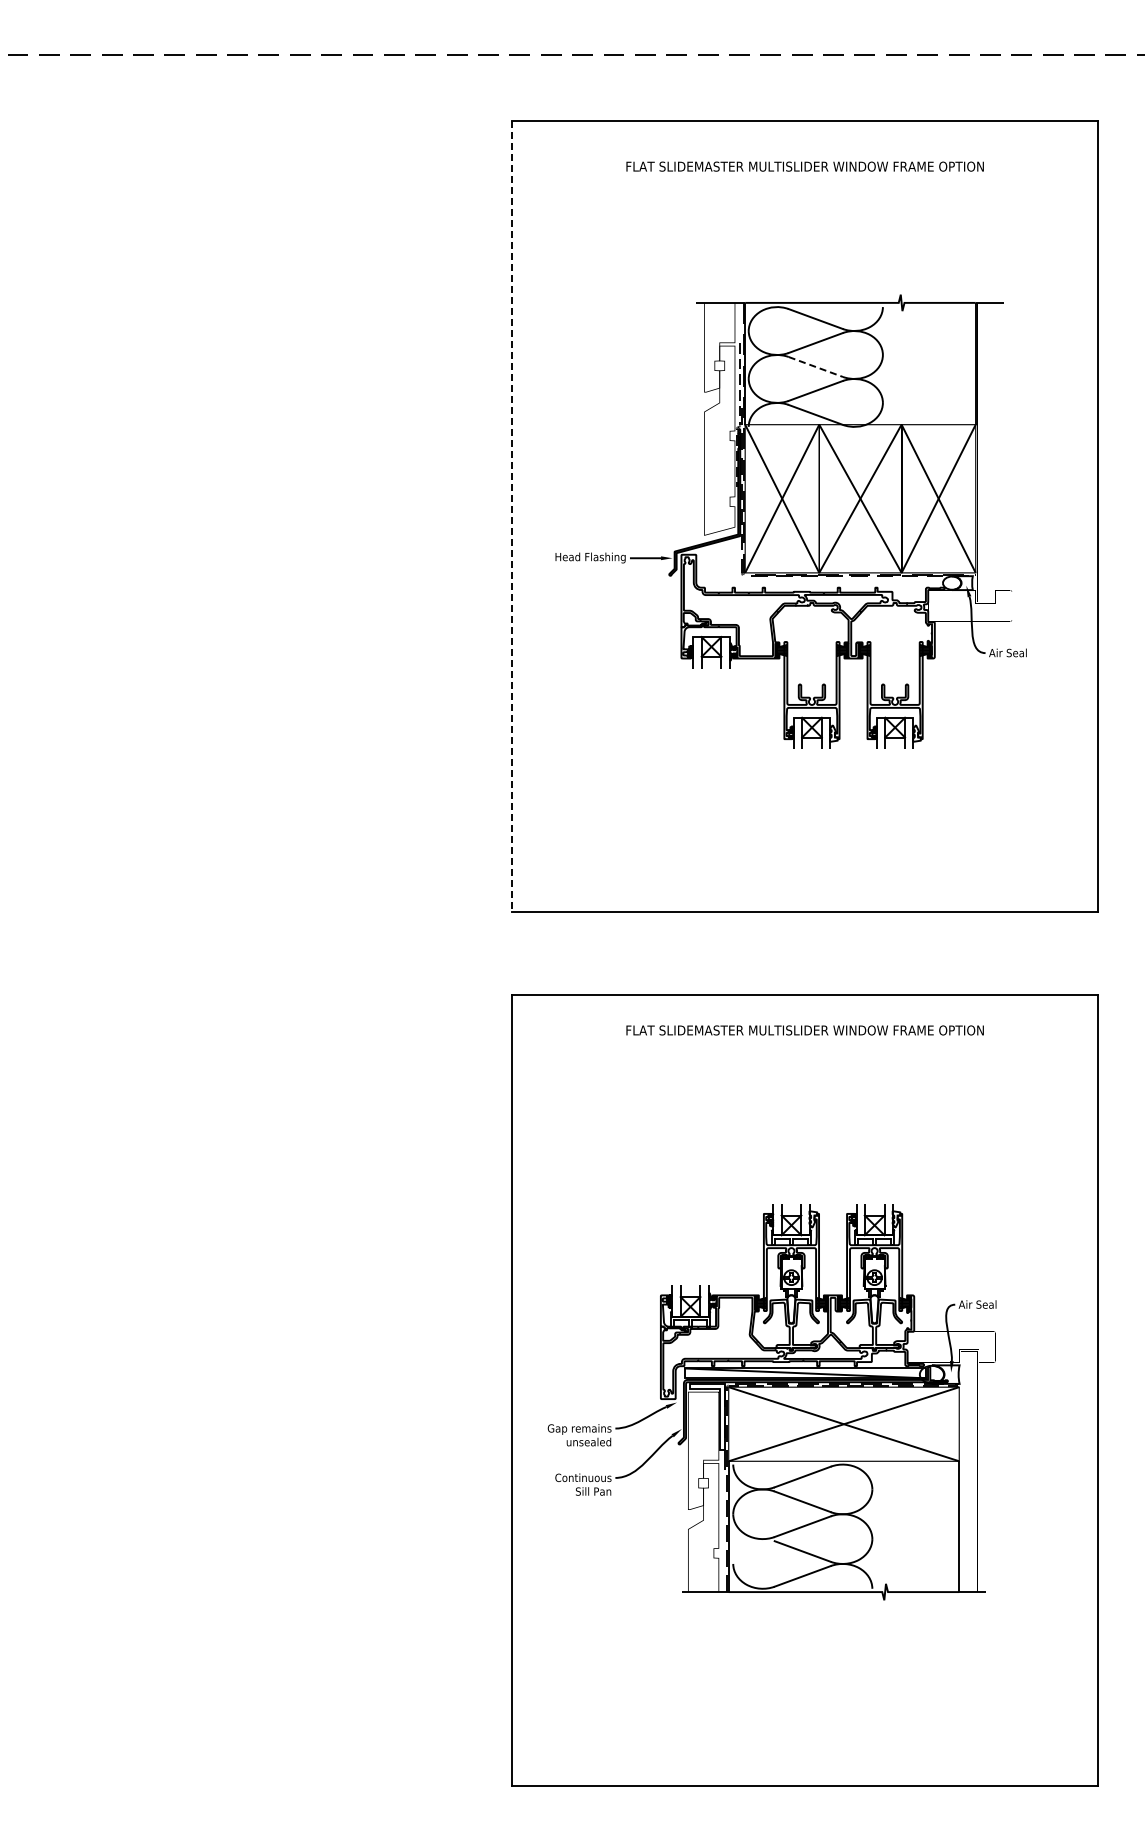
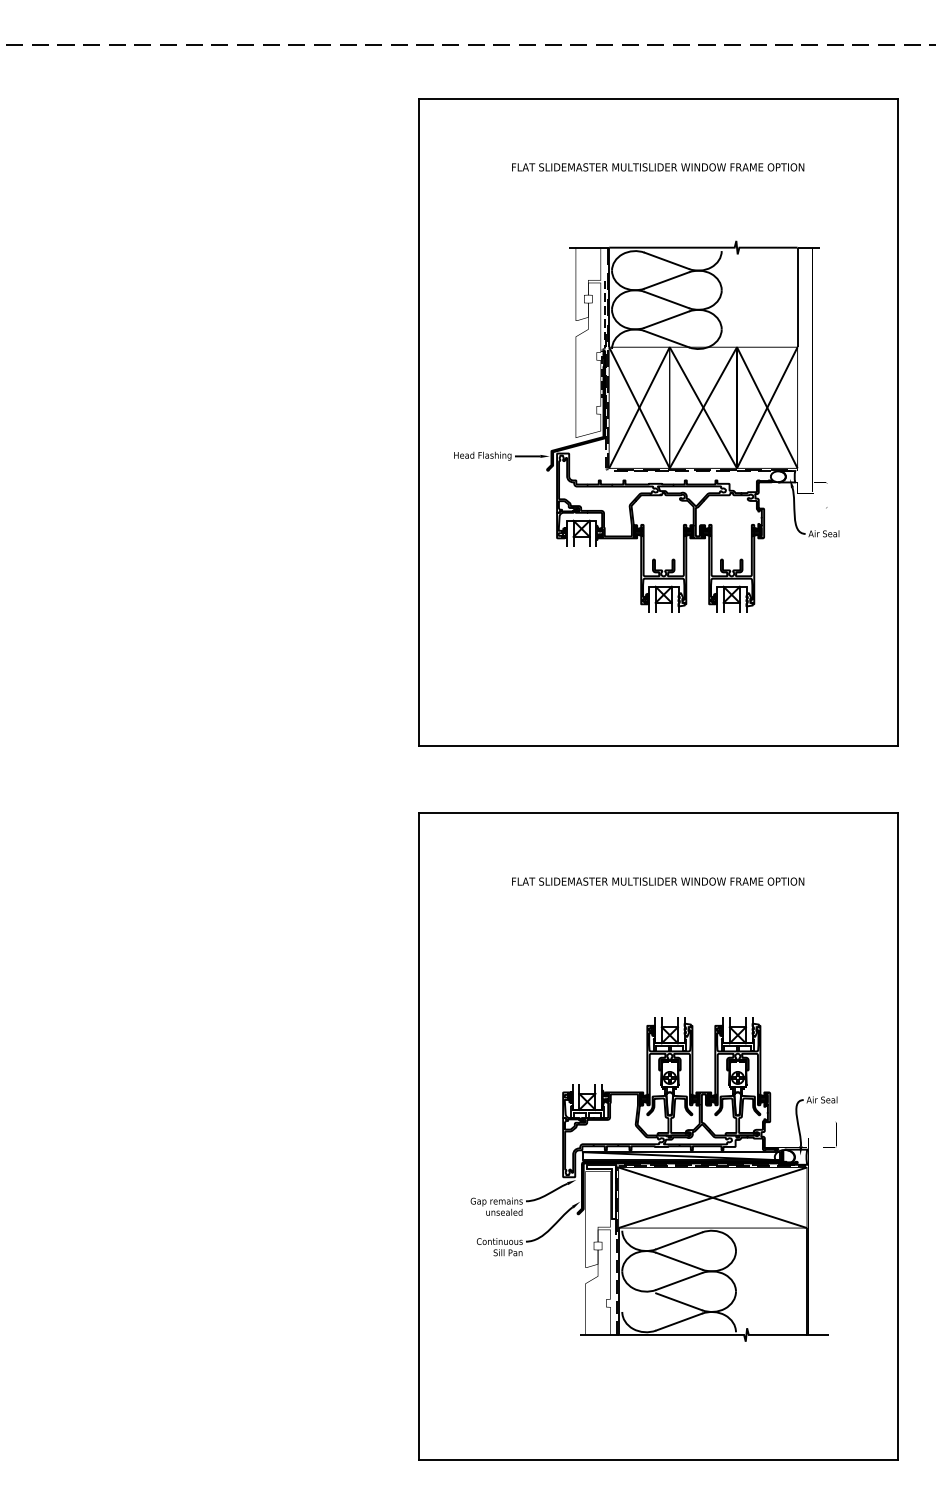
text: (804, 166) -> (657, 167), moved
line: (815, 366) -> (666, 299), dashed -> solid
line: (512, 517) -> (418, 423), dashed -> solid
text: (804, 1030) -> (657, 881), moved
part: (771, 1402) -> (653, 1180), moved

